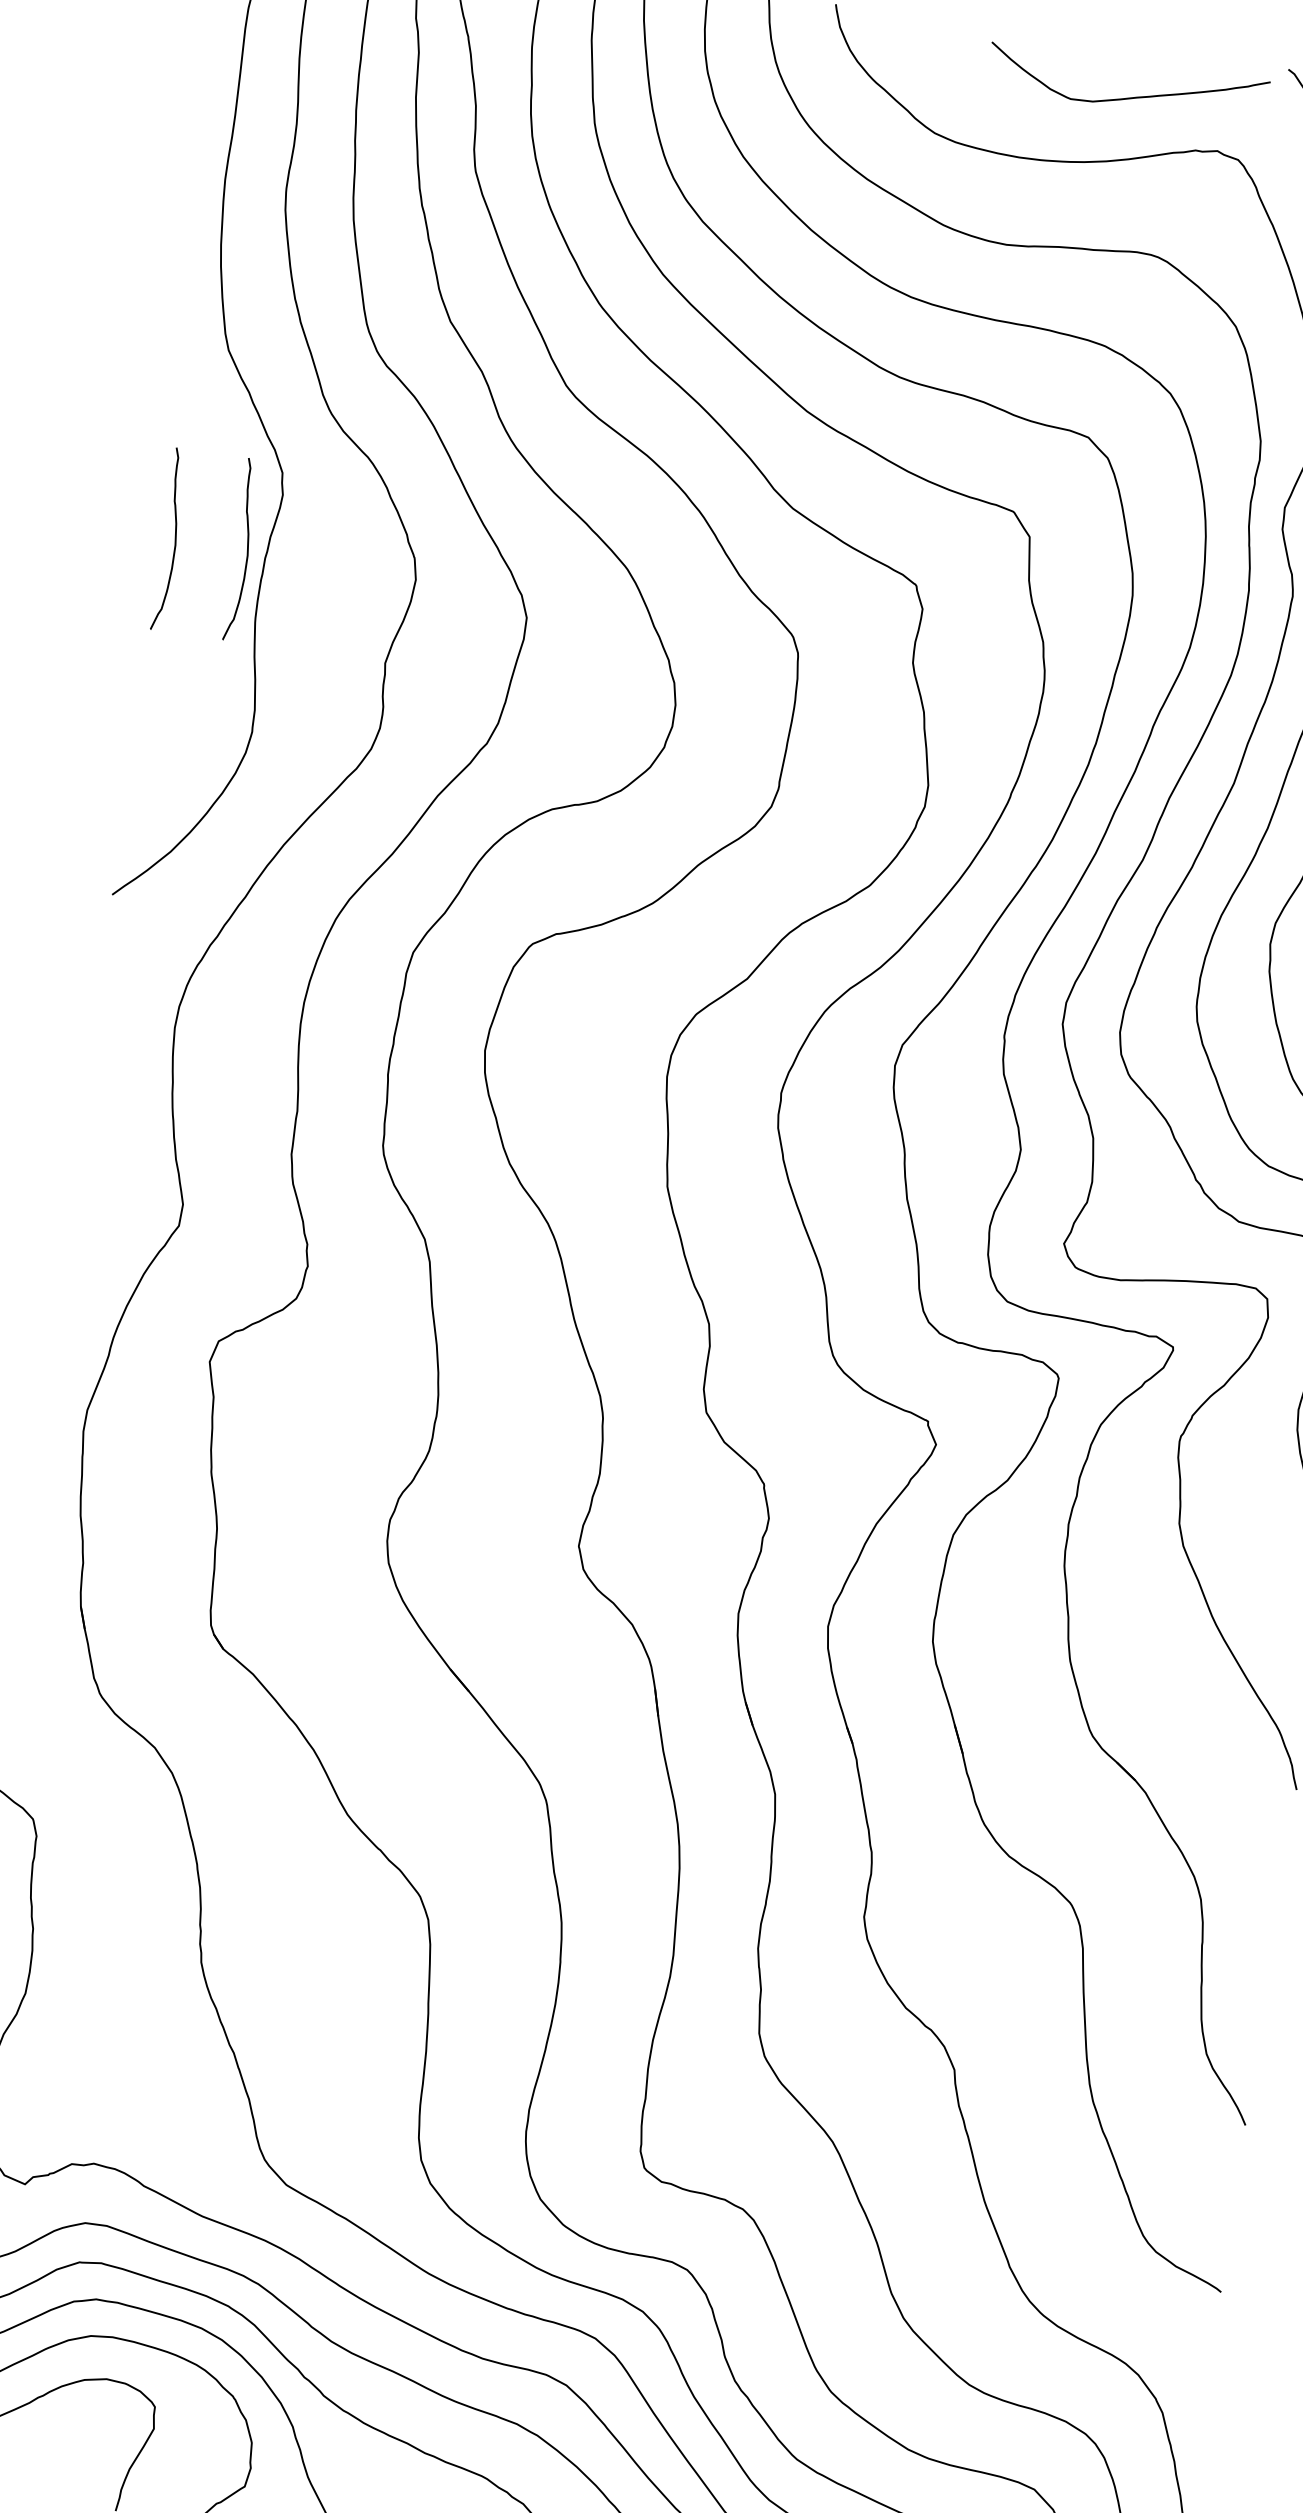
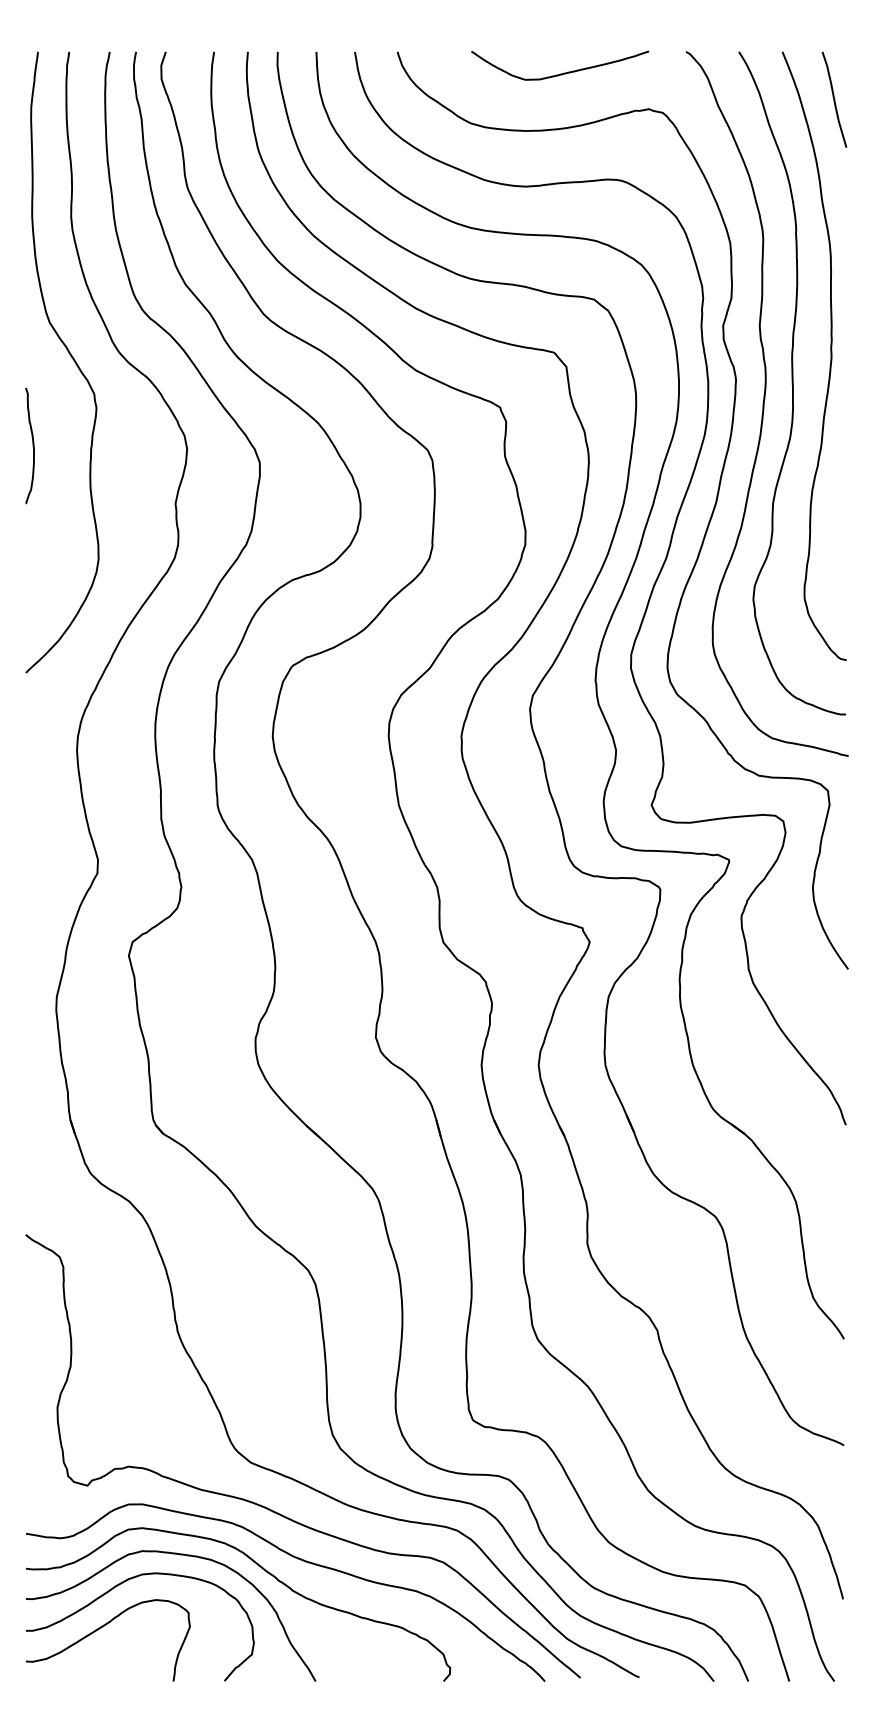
curve: (1126, 96) -> (560, 73), moved
curve: (246, 549) -> (78, 445), removed

